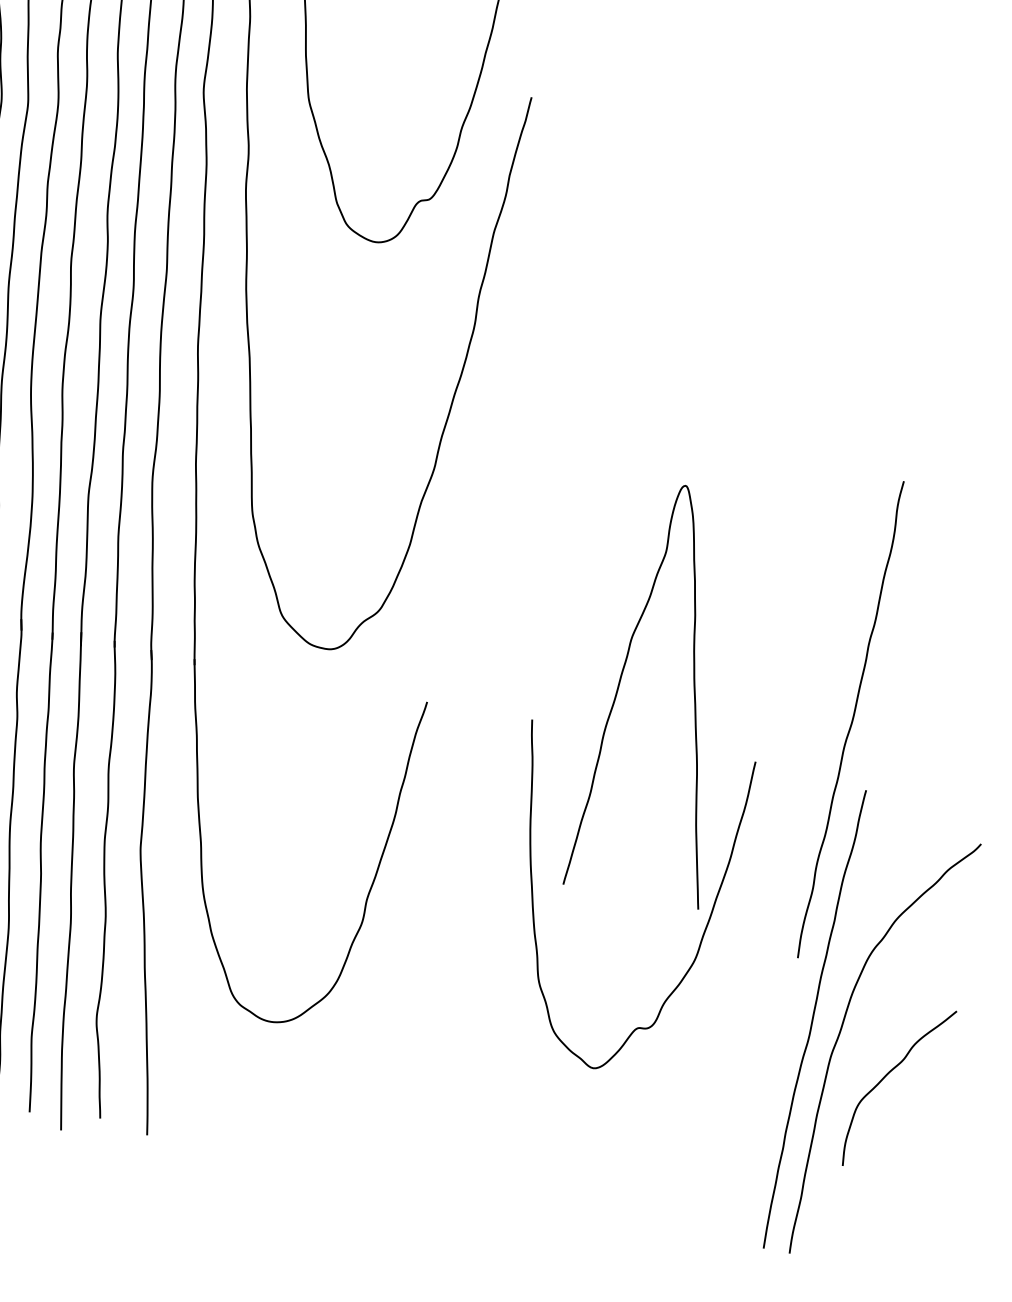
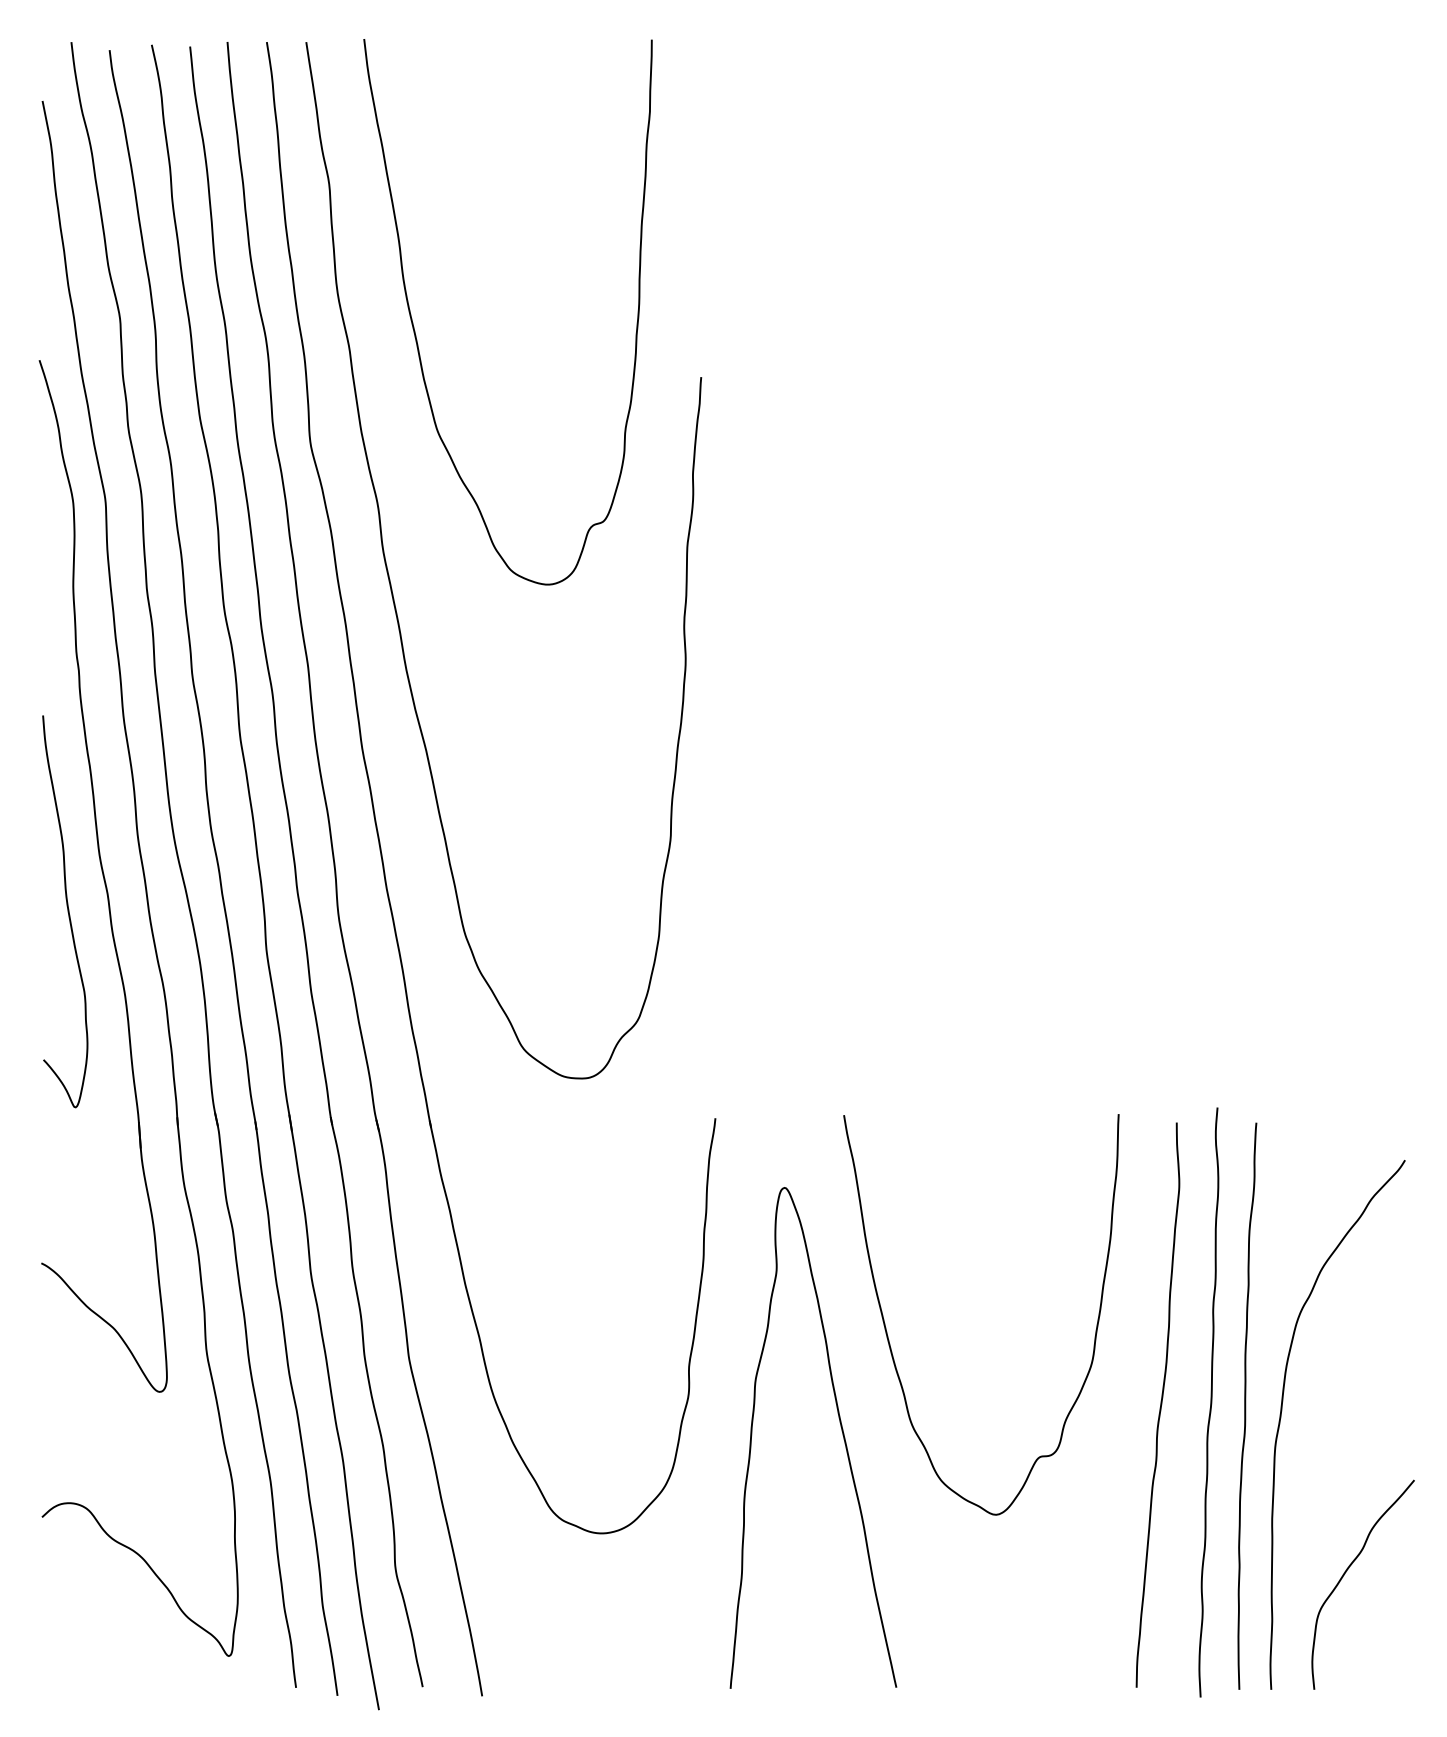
curve: (693, 692) -> (841, 1431), moved
curve: (852, 719) -> (1210, 1402), moved
curve: (744, 1004) -> (1160, 1404), added
curve: (887, 1075) -> (1346, 1572), moved

